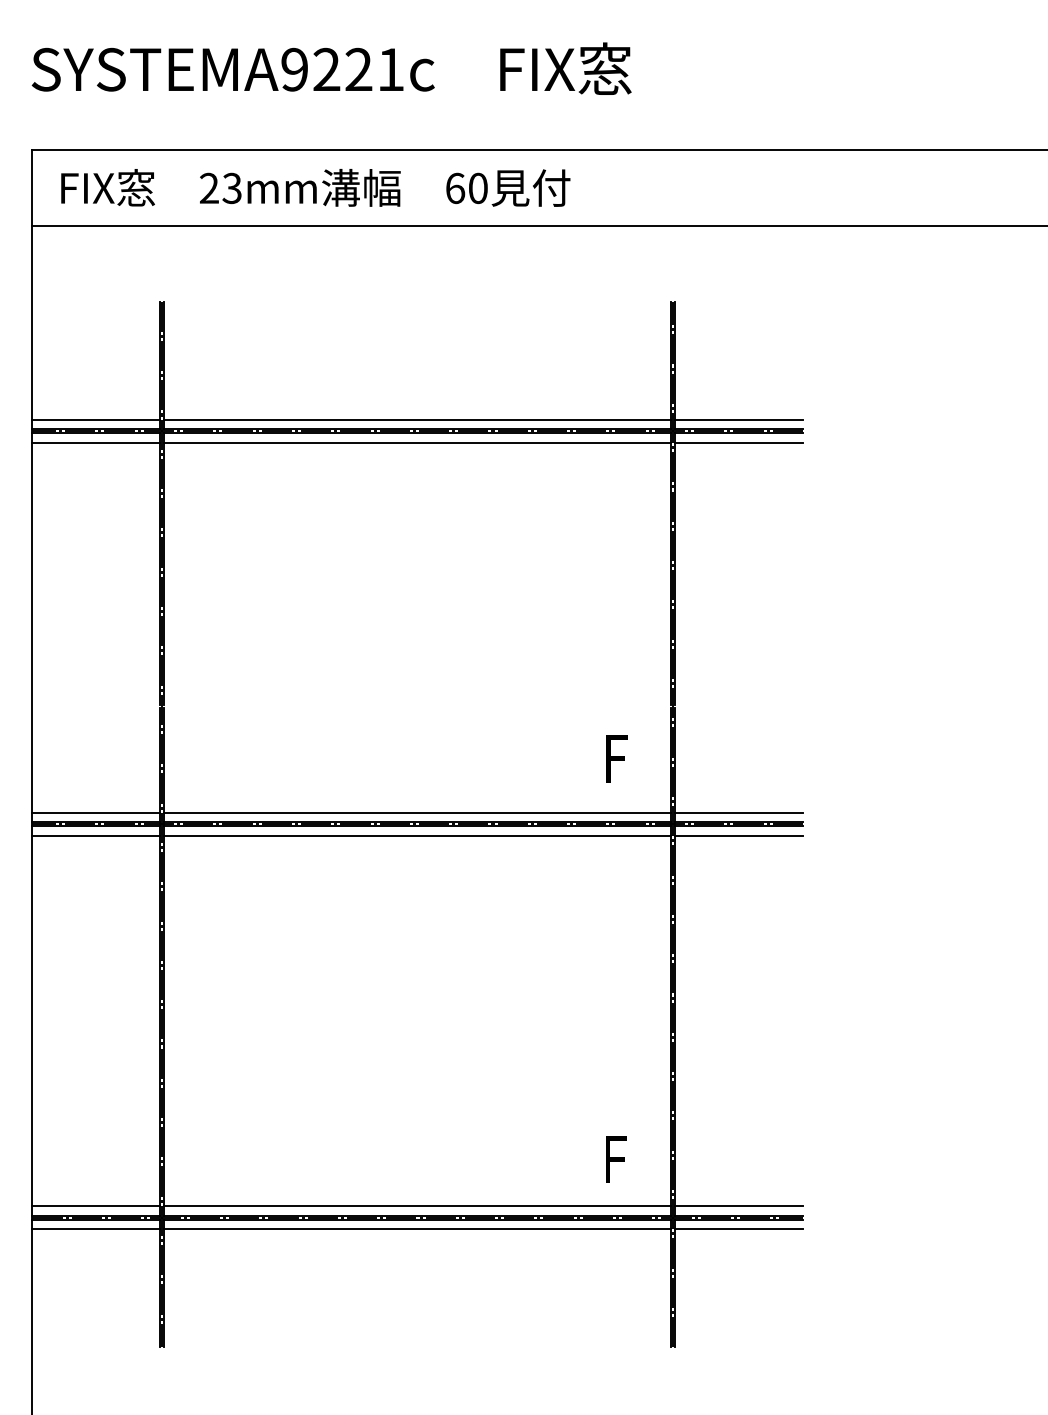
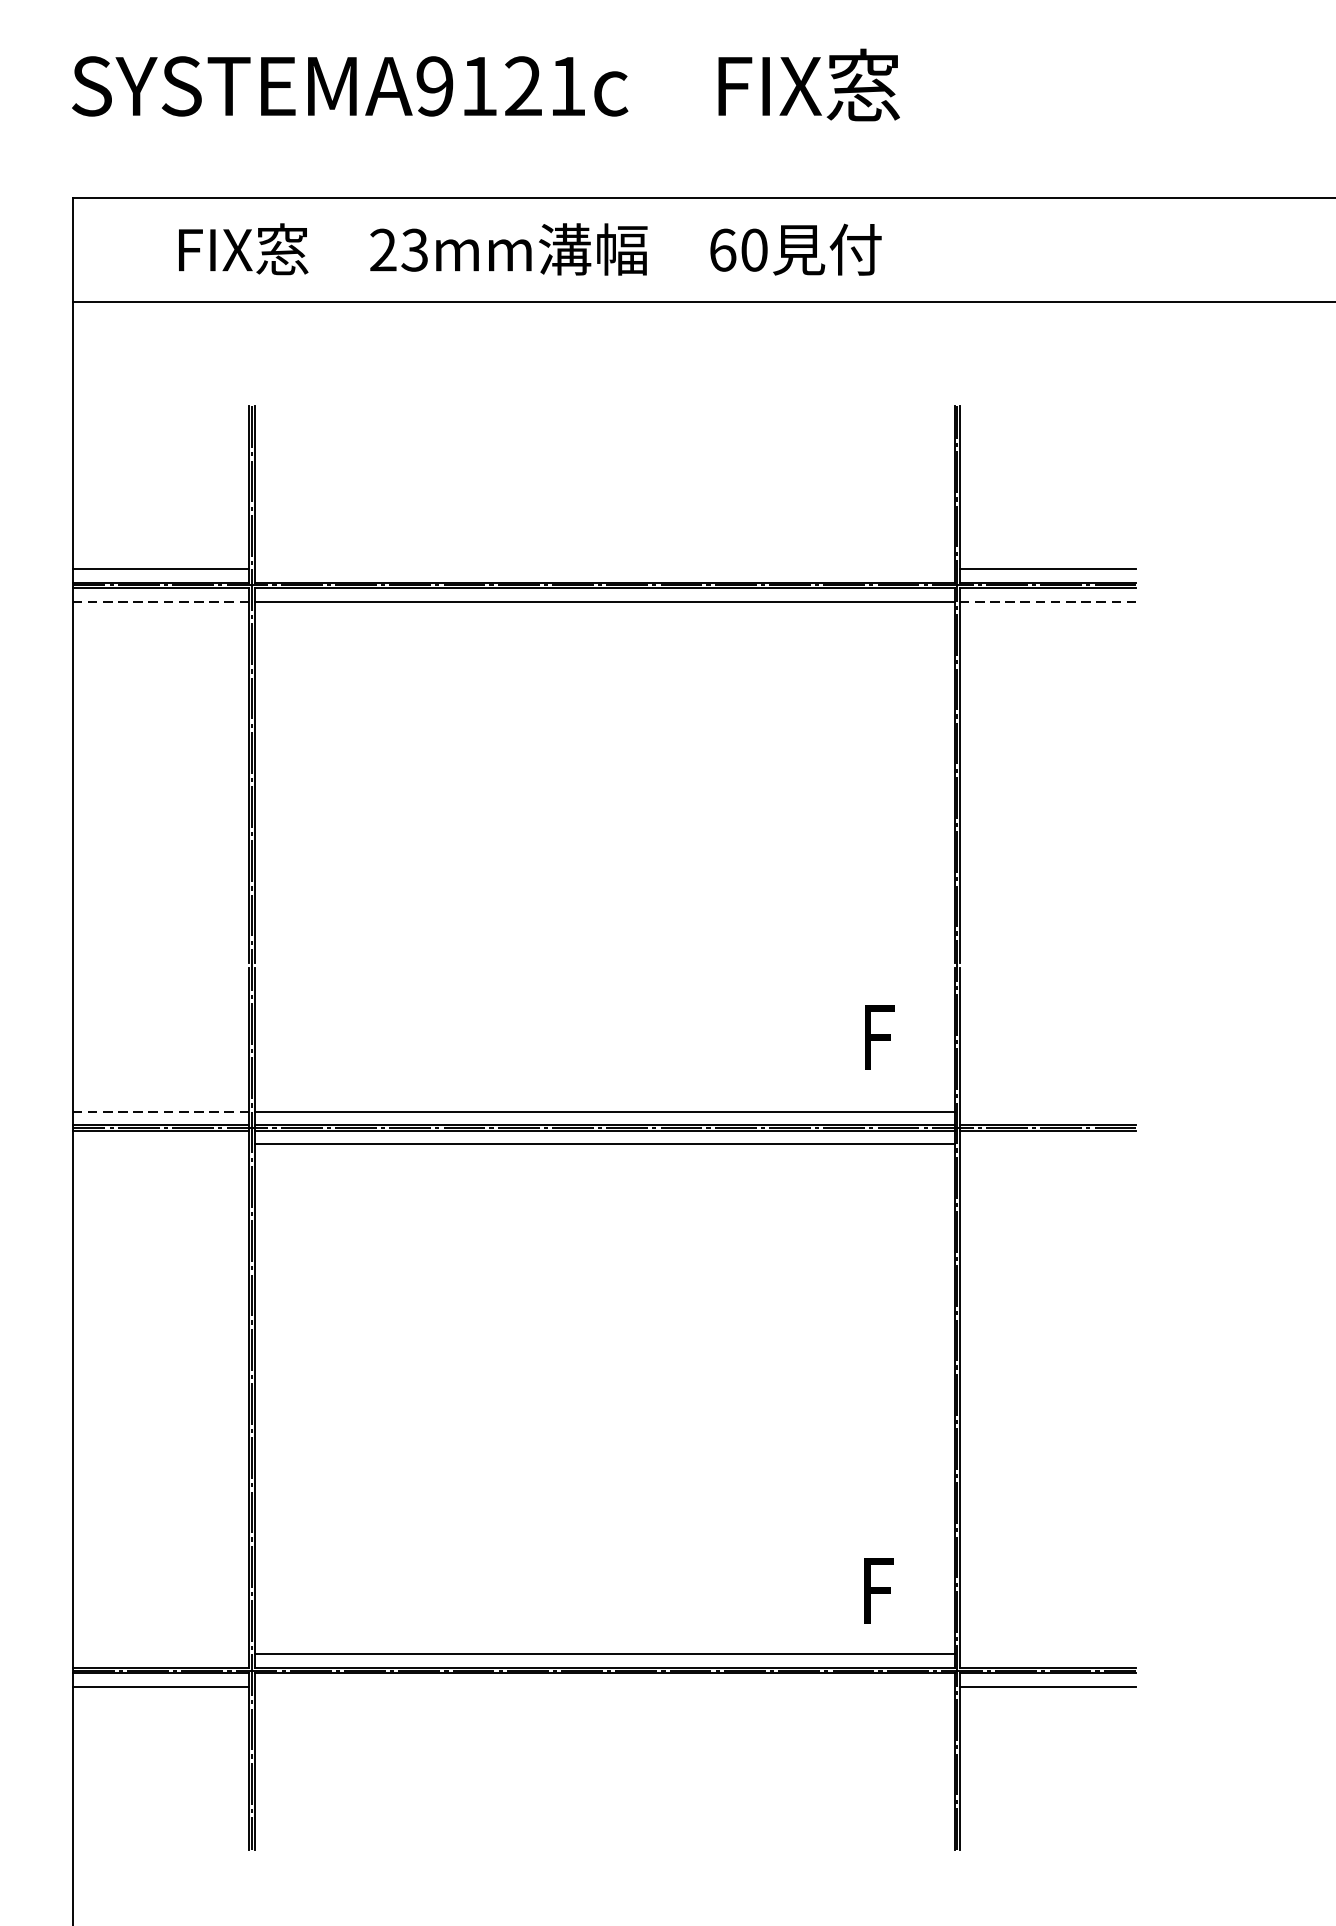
text: (326, 68) -> (478, 84), SYSTEMA9221c -> SYSTEMA9121c
text: (315, 187) -> (529, 248), moved
line: (417, 419) -> (604, 569), removed
line: (96, 443) -> (161, 602), solid -> dashed
line: (739, 443) -> (1048, 602), solid -> dashed
line: (96, 812) -> (161, 1111), solid -> dashed
line: (738, 812) -> (1047, 1111), removed
line: (96, 836) -> (161, 1144), removed
line: (738, 836) -> (1047, 1144), removed
line: (96, 1205) -> (161, 1653), removed
line: (738, 1205) -> (1047, 1653), removed
line: (417, 1229) -> (604, 1687), removed

